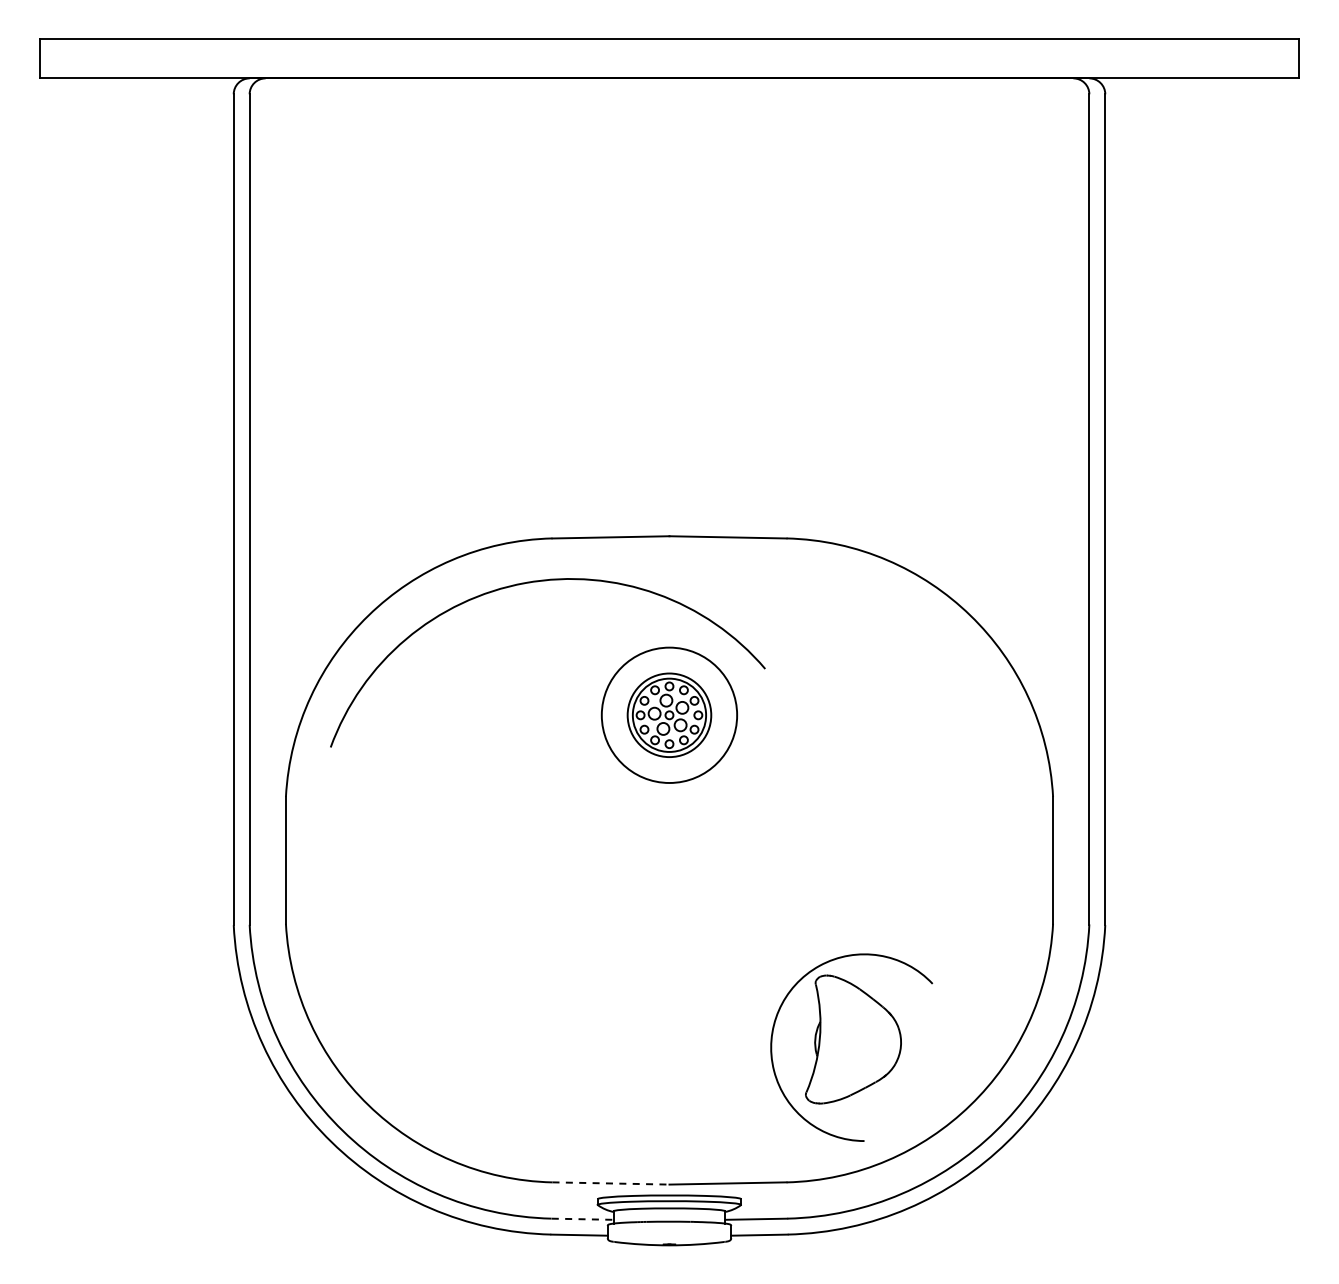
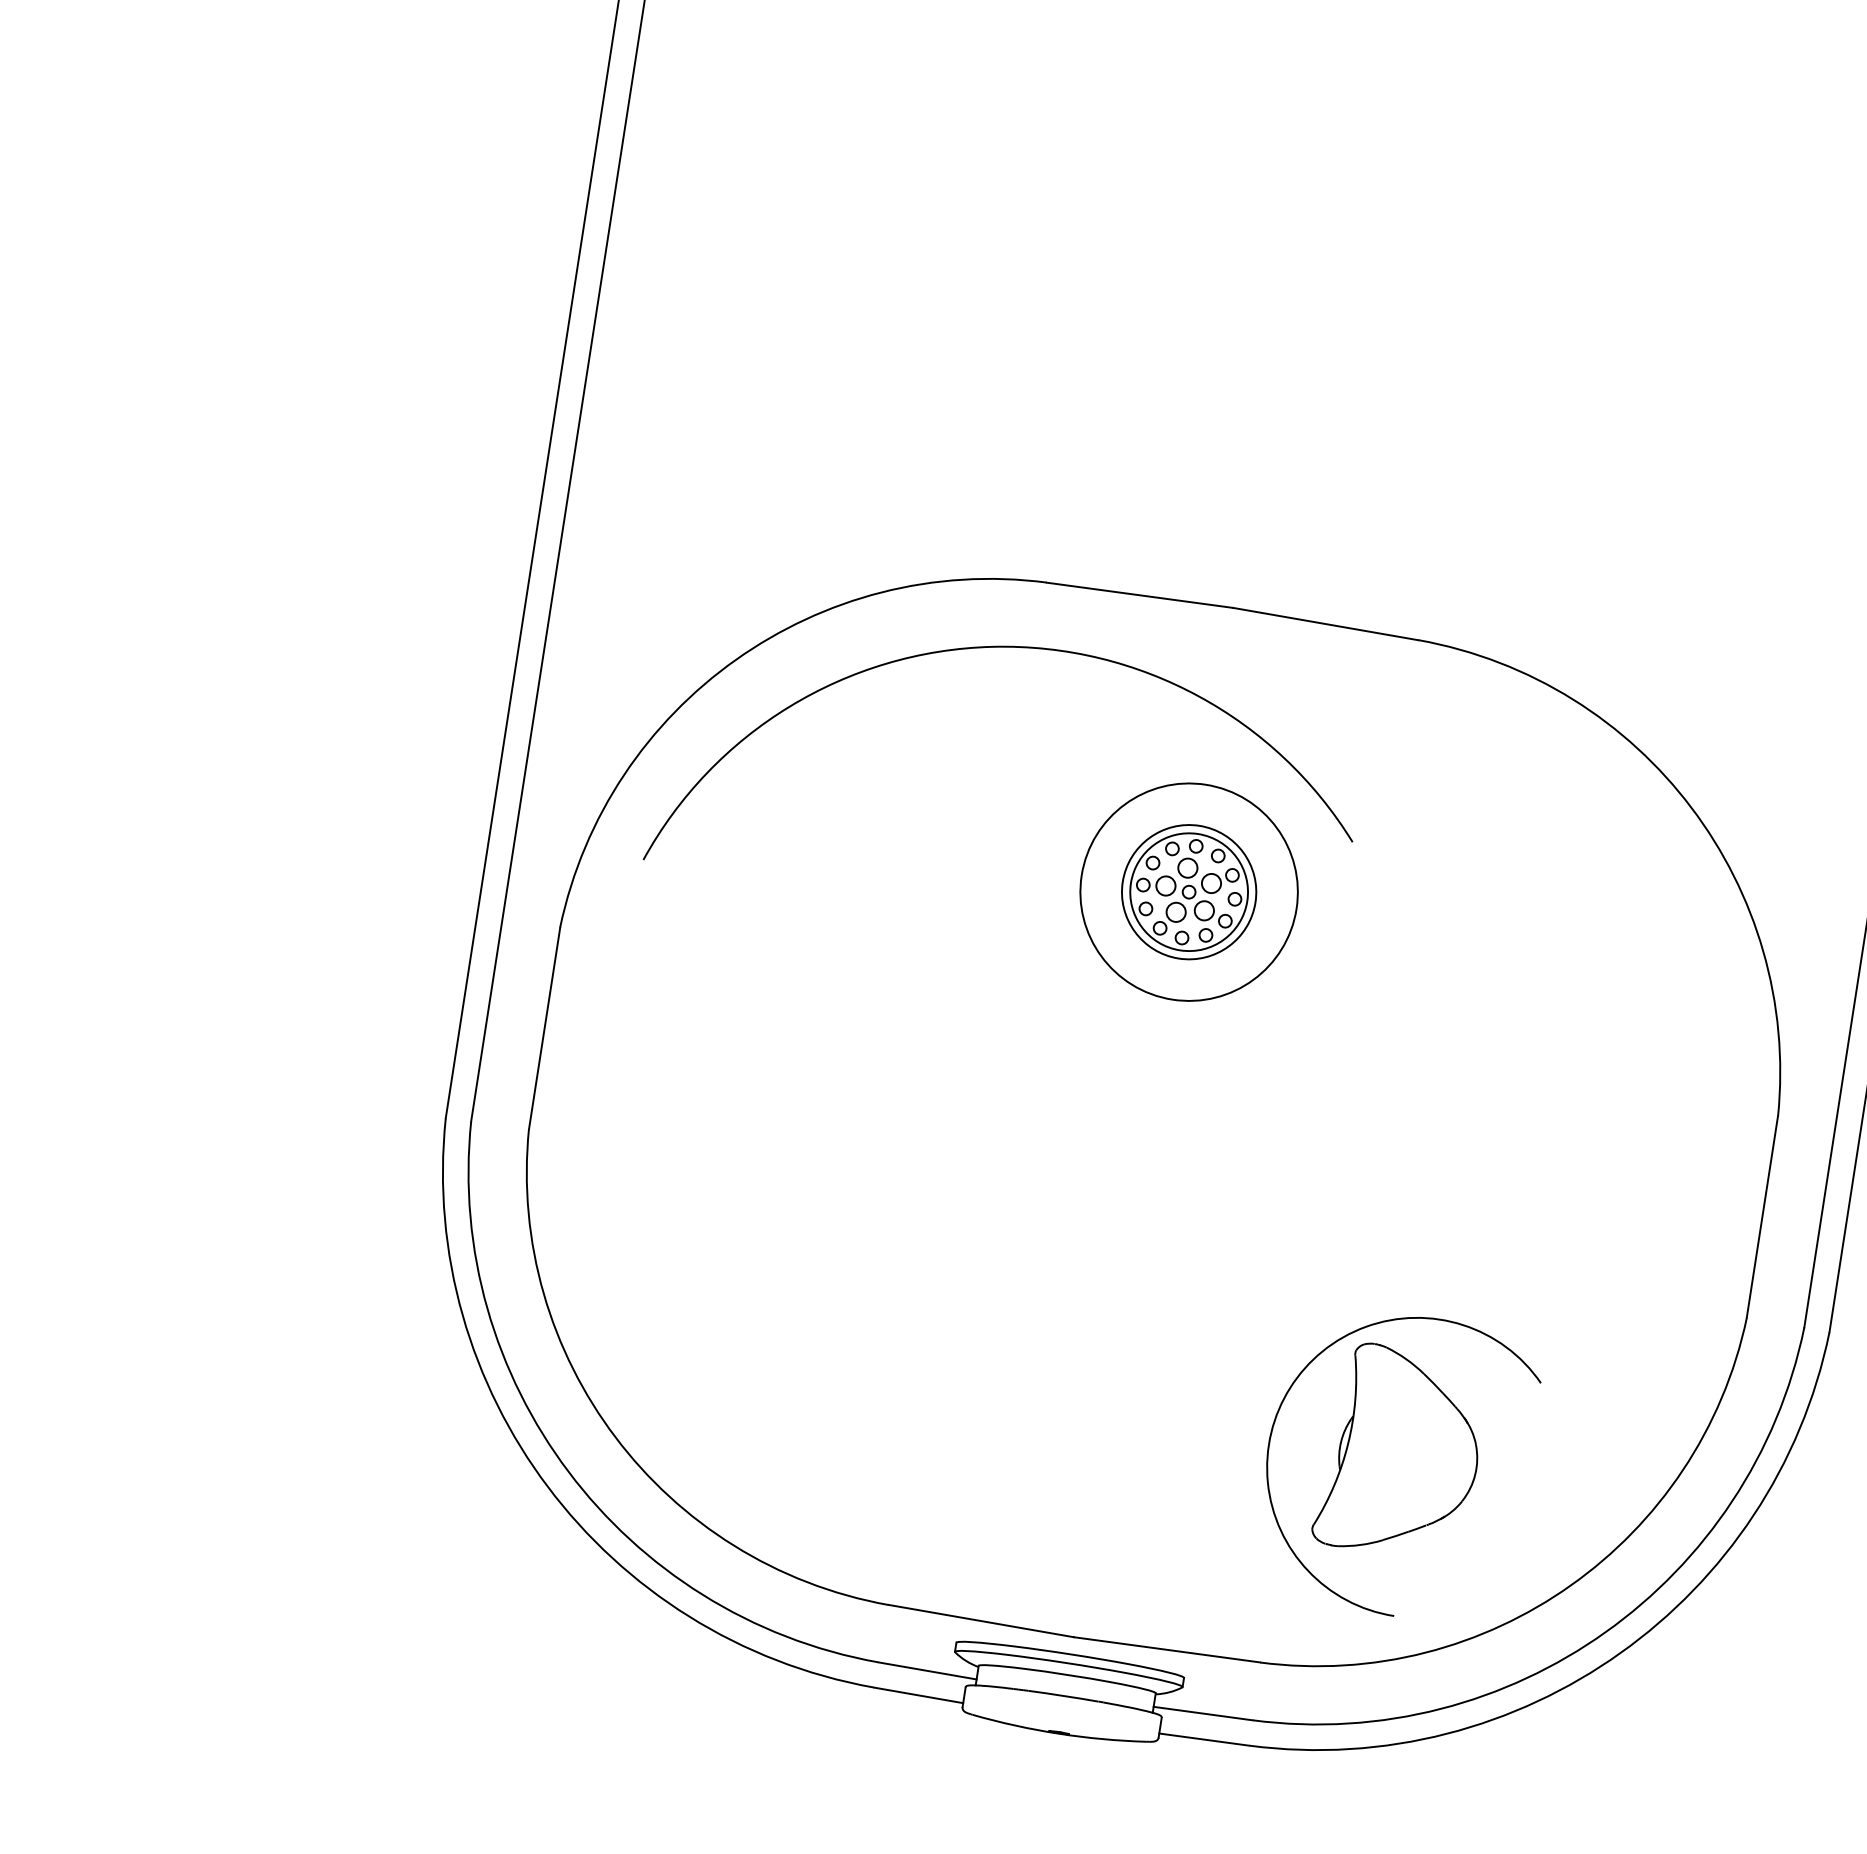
line: (610, 1183) -> (980, 1620), dashed -> solid
line: (582, 1219) -> (927, 1671), dashed -> solid

